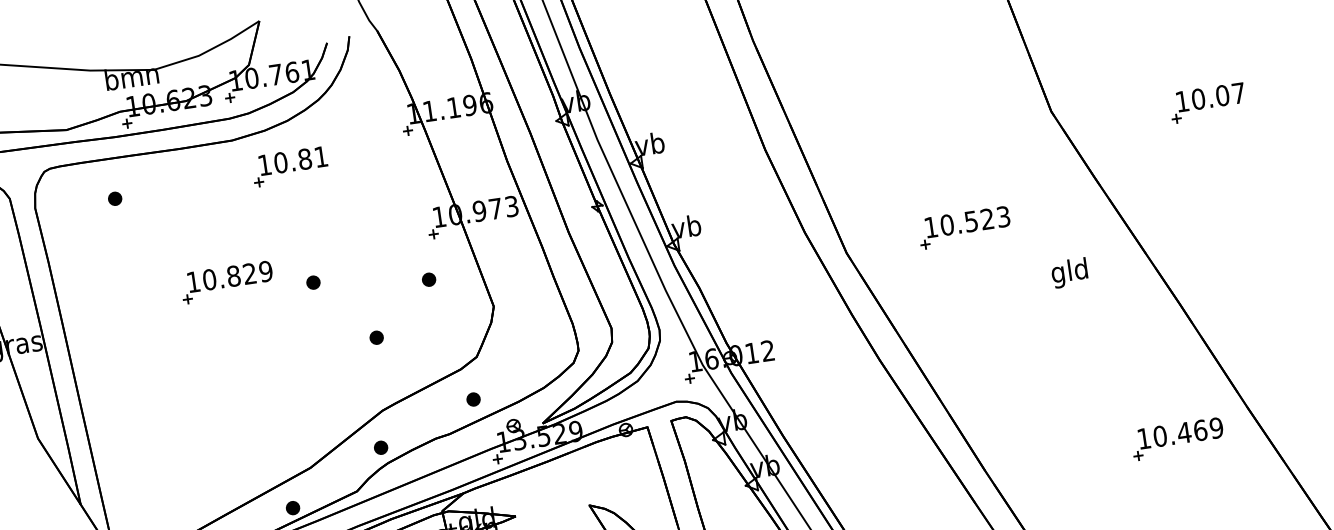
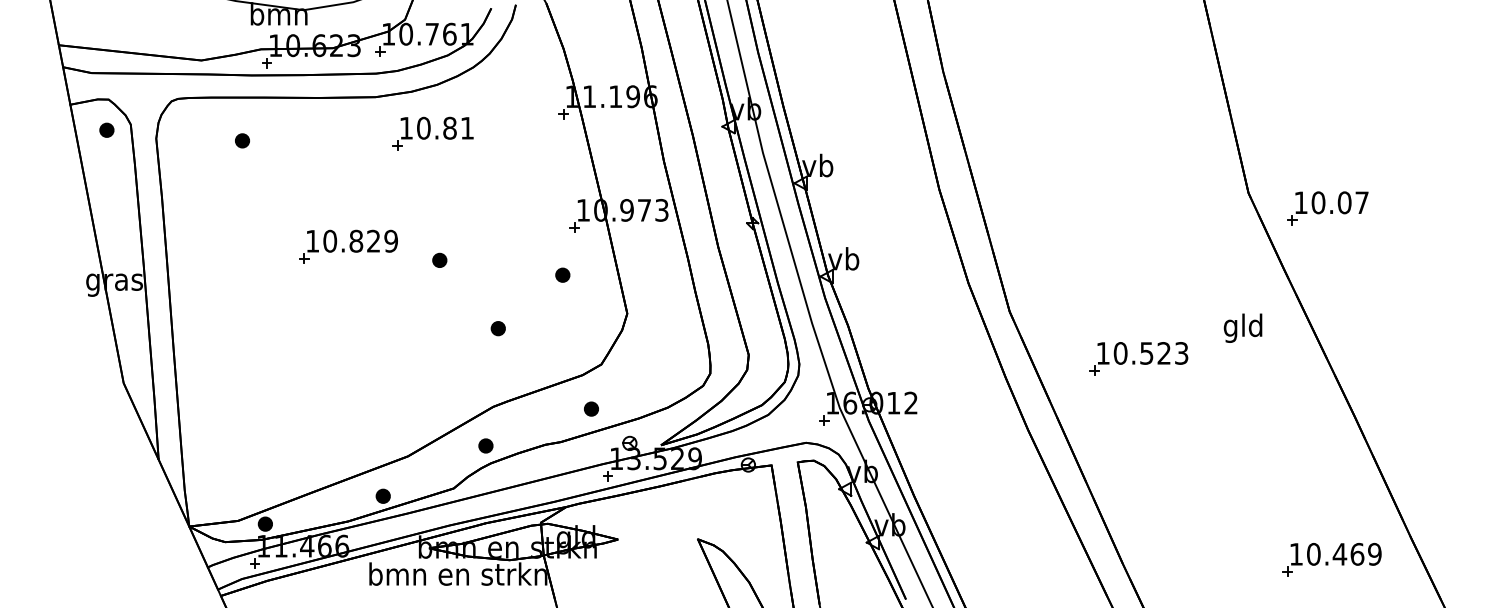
part: (1207, 103) -> (1327, 208), moved
part: (964, 227) -> (1138, 358), moved
text: (1069, 272) -> (1242, 327), moved

